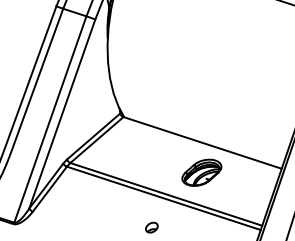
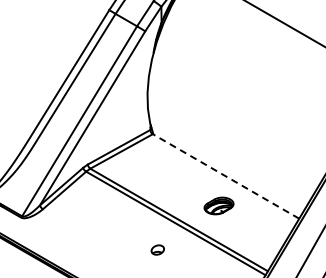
line: (203, 142) -> (226, 176), solid -> dashed
part: (201, 172) -> (218, 205), size x0.7

